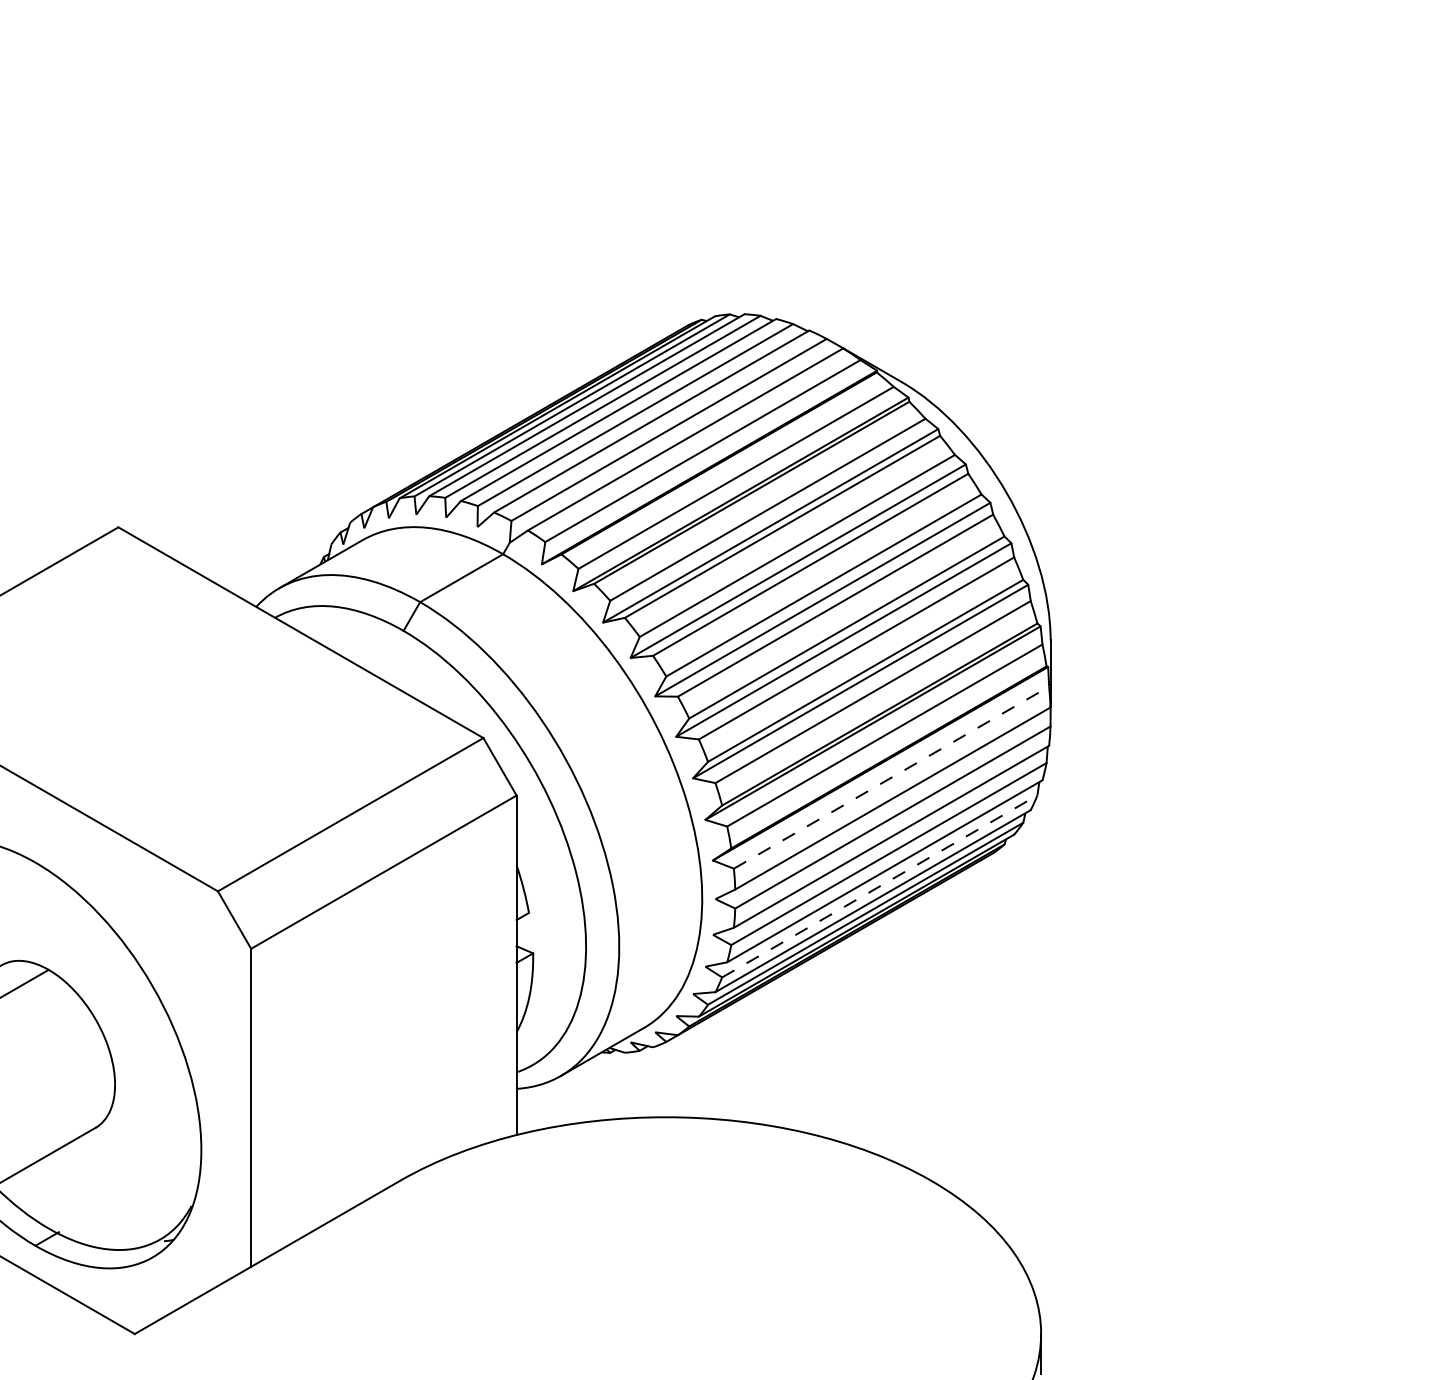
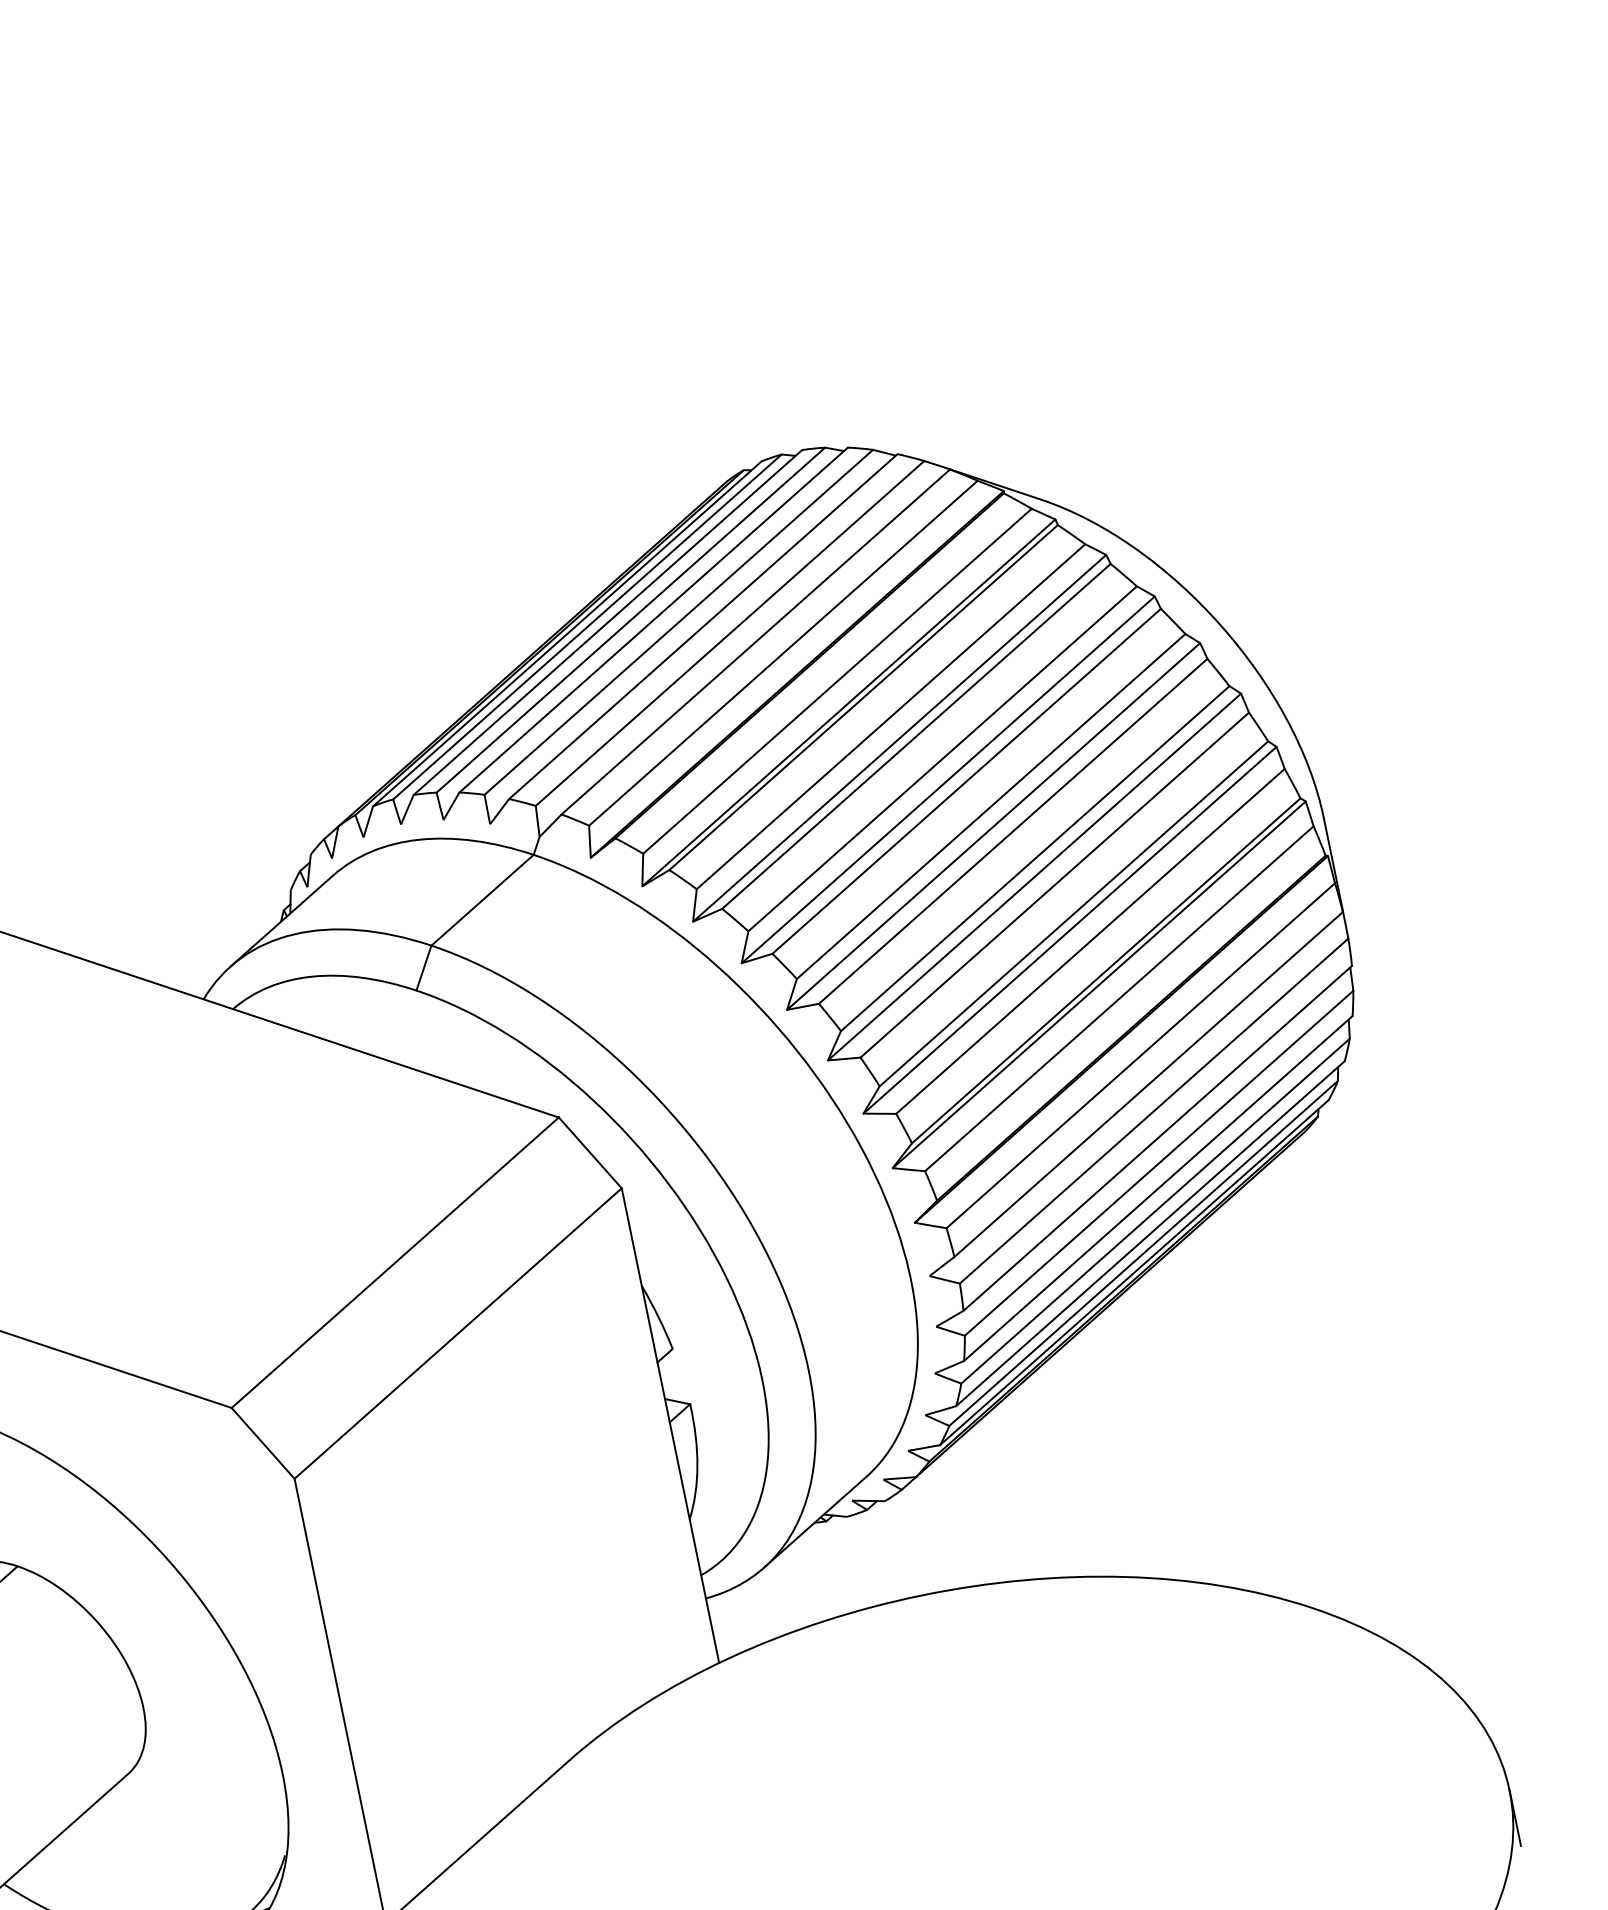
line: (891, 777) -> (1140, 1055), dashed -> solid
line: (880, 886) -> (1156, 1211), dashed -> solid

